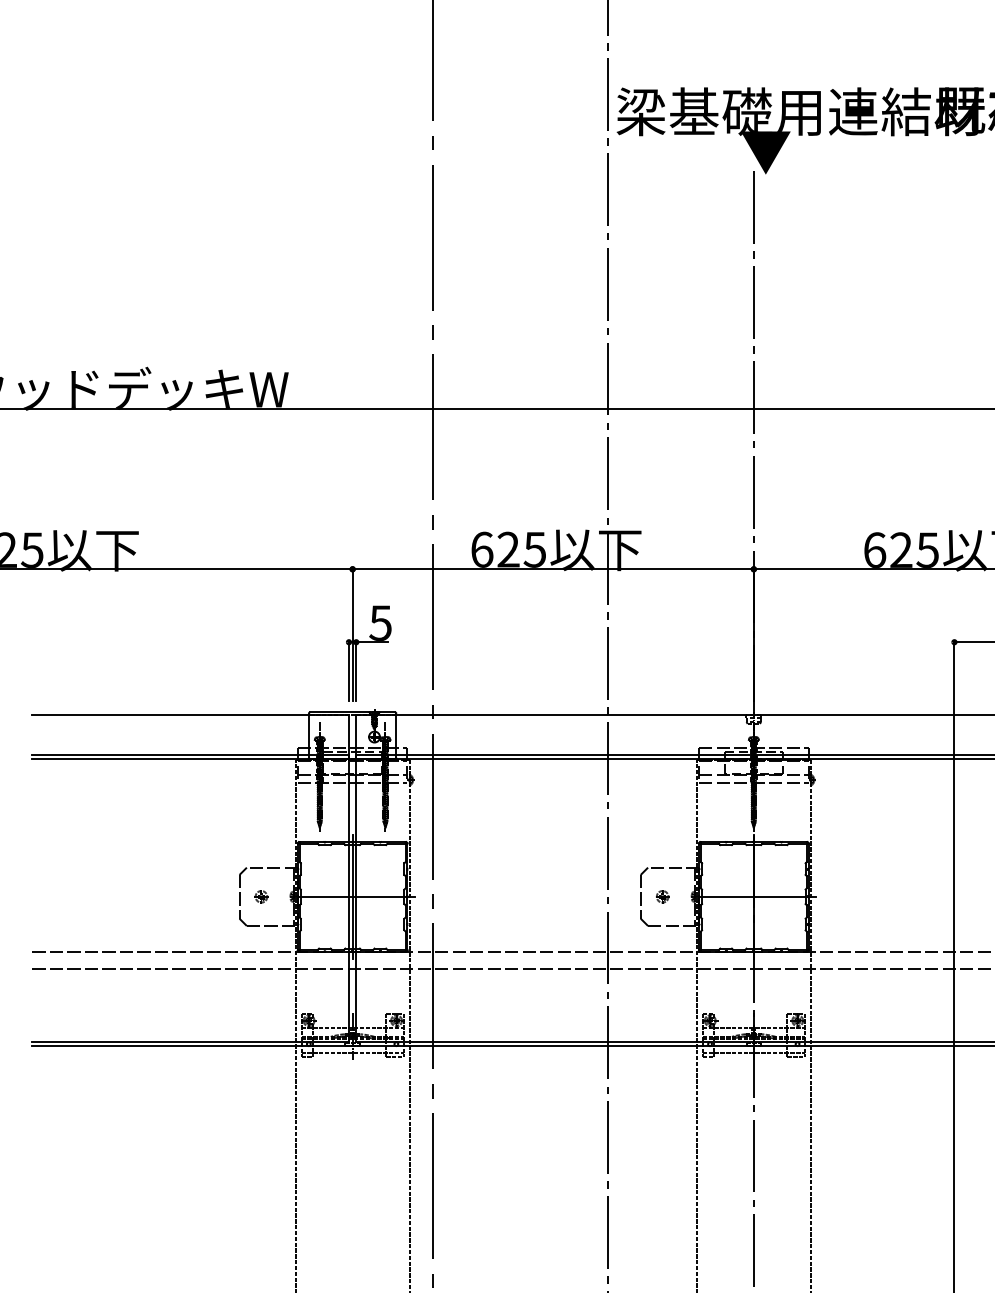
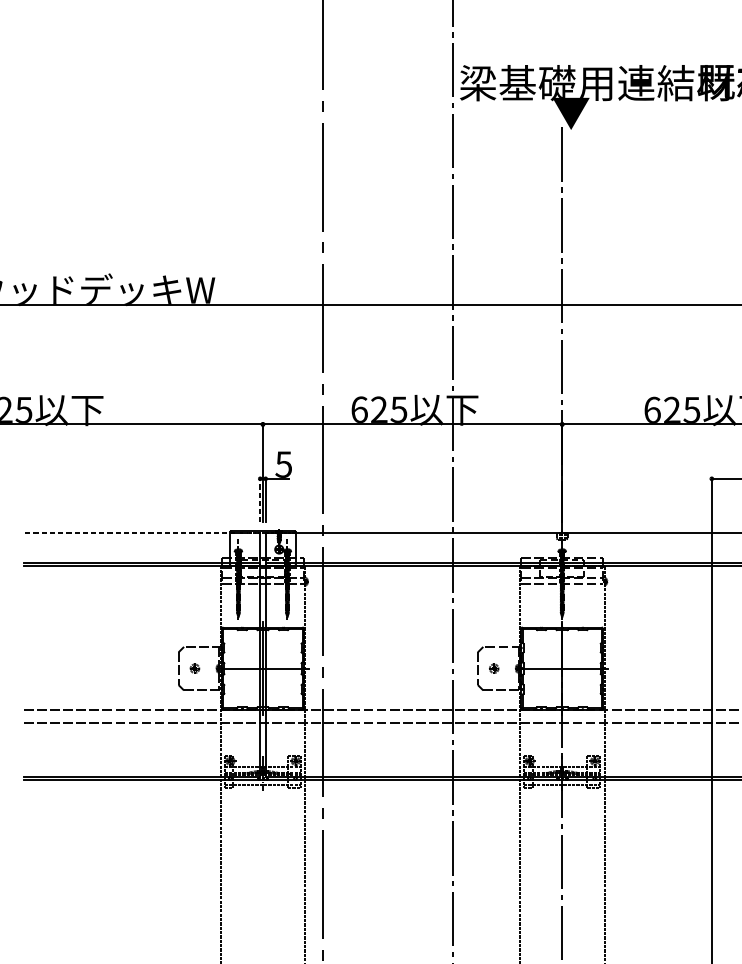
line: (348, 670) -> (259, 499), solid -> dashed
line: (190, 715) -> (142, 533), solid -> dashed

